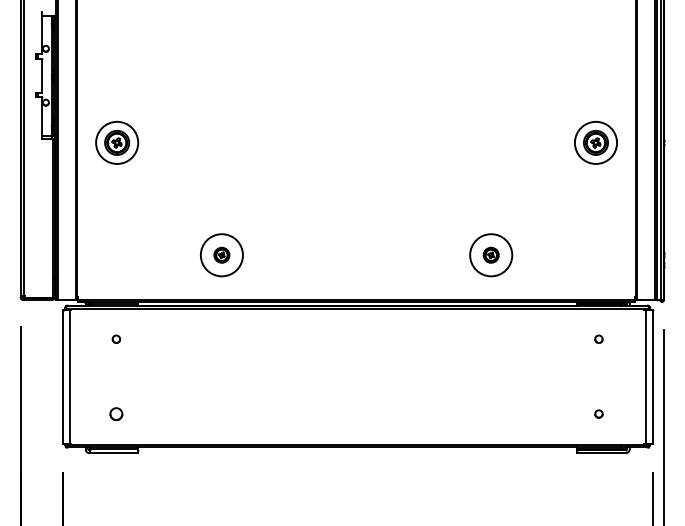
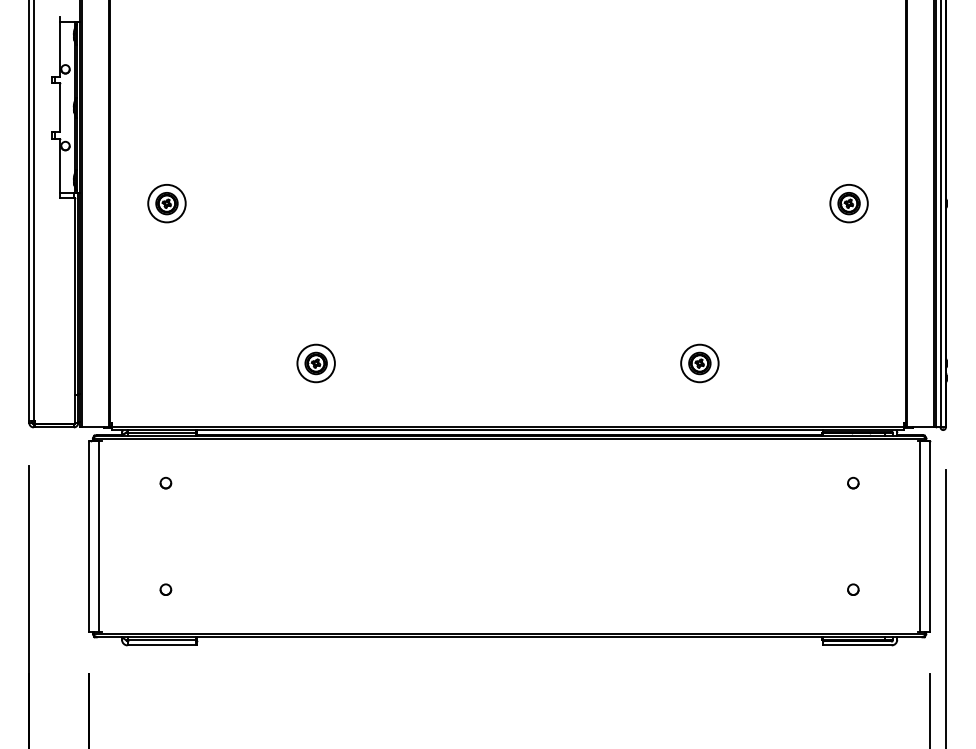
part: (116, 142) -> (166, 203), size x0.62
part: (595, 142) -> (848, 203), size x0.62
circle: (221, 255) -> (315, 363), size x0.62
circle: (490, 255) -> (699, 363), size x0.62
part: (116, 413) -> (165, 589), size x0.62

